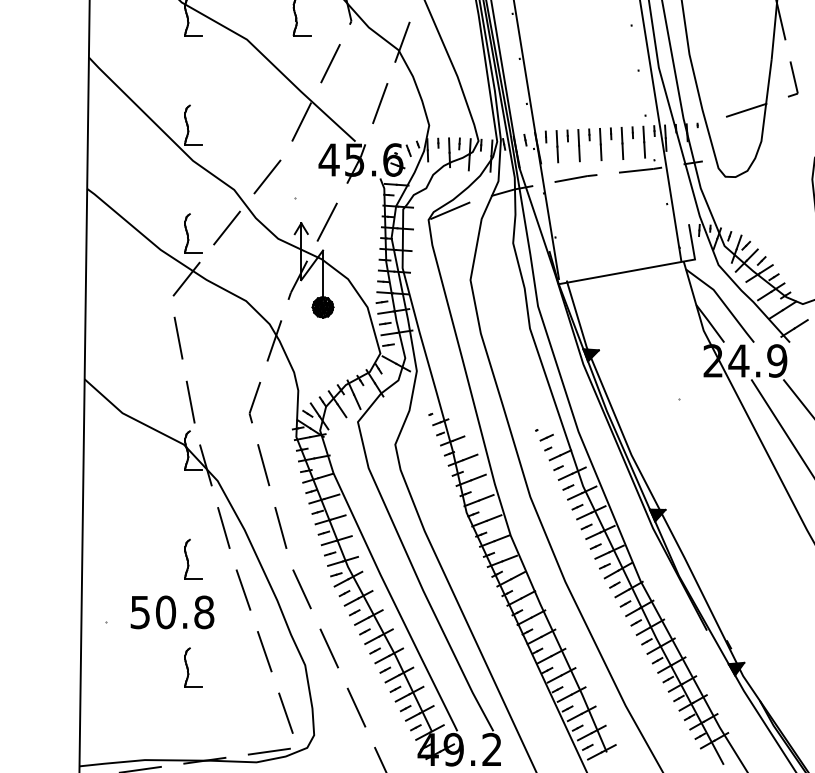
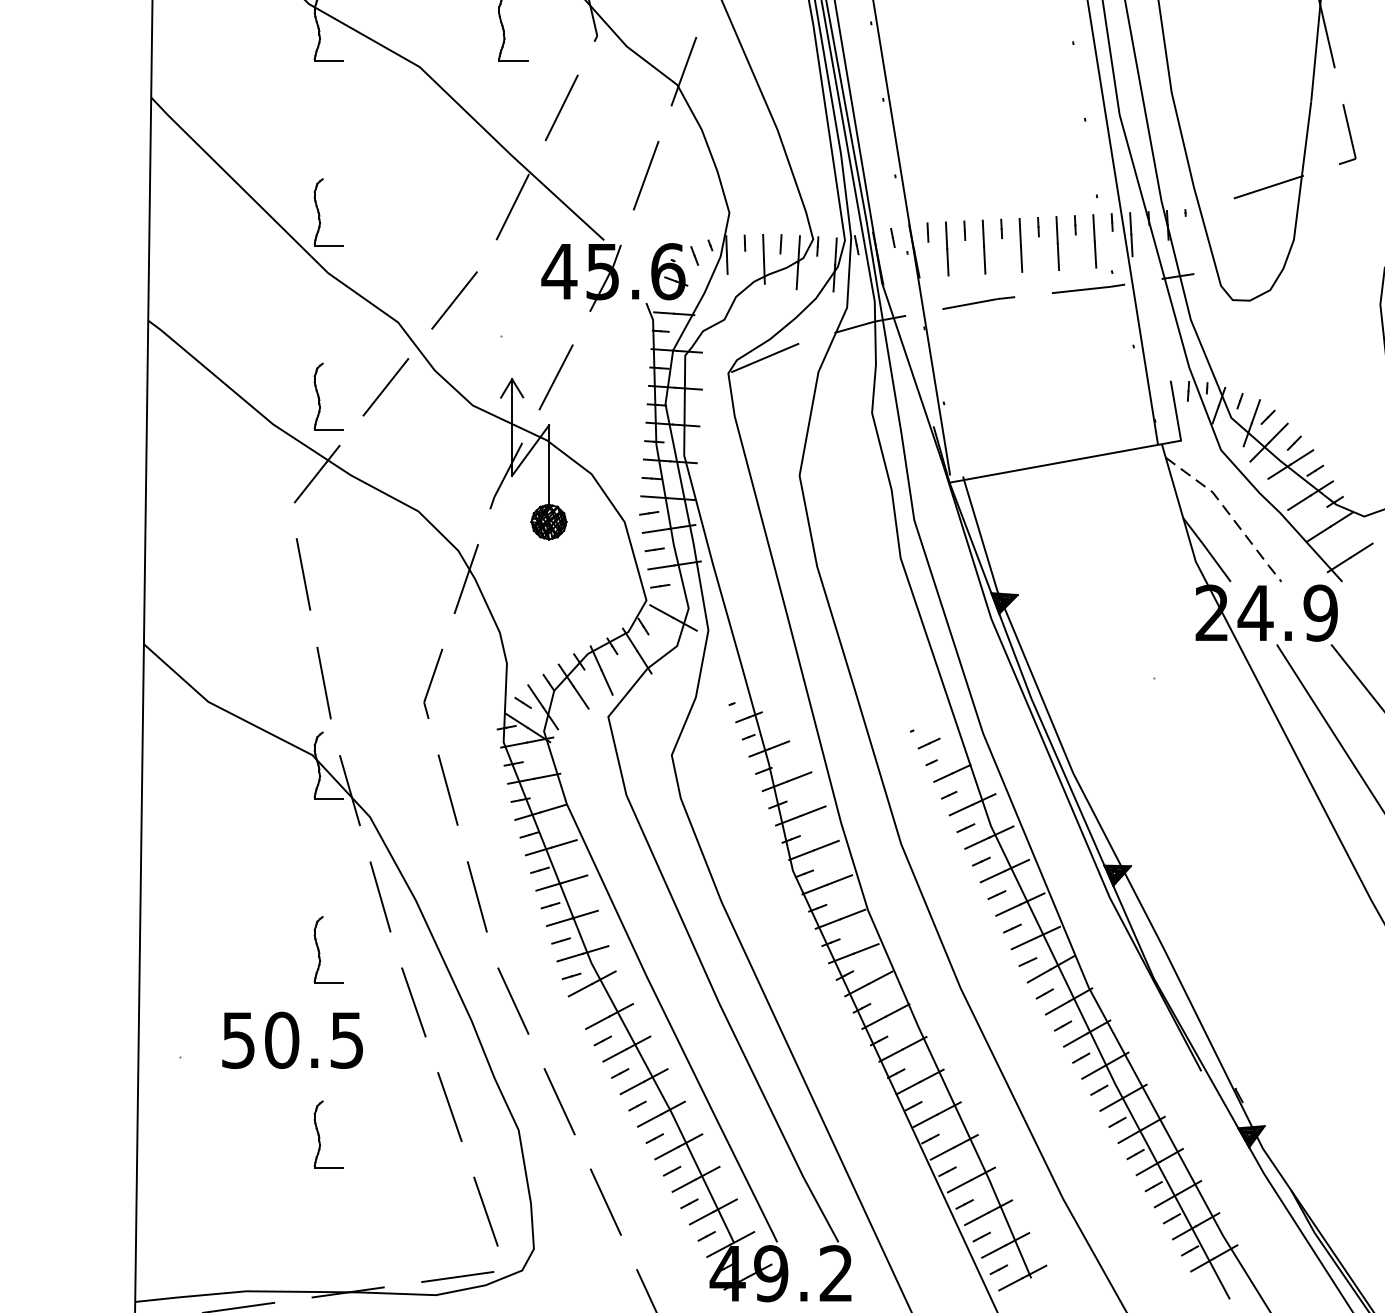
line: (723, 302) -> (1229, 513), solid -> dashed
line: (344, 593) -> (585, 1008), removed
text: (204, 612) -> (347, 1040), 50.8 -> 50.5

